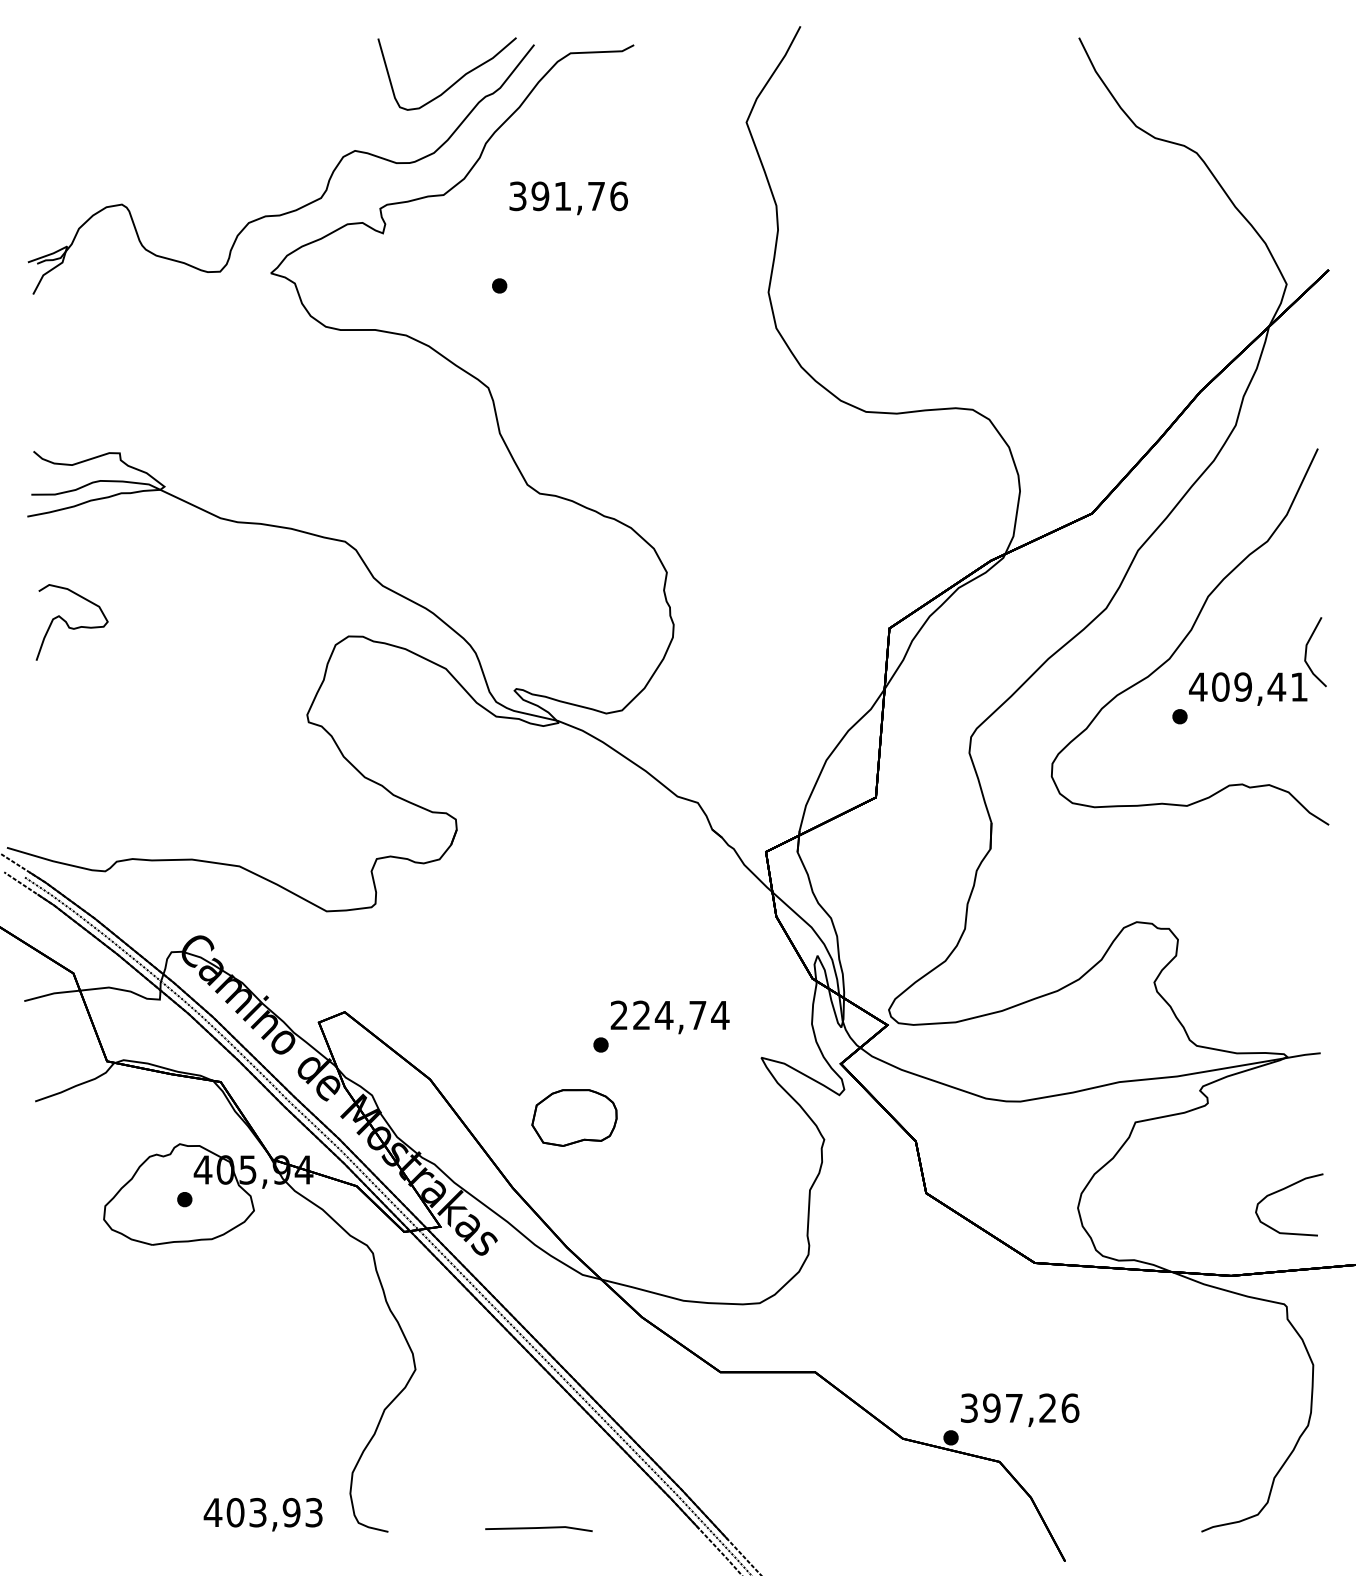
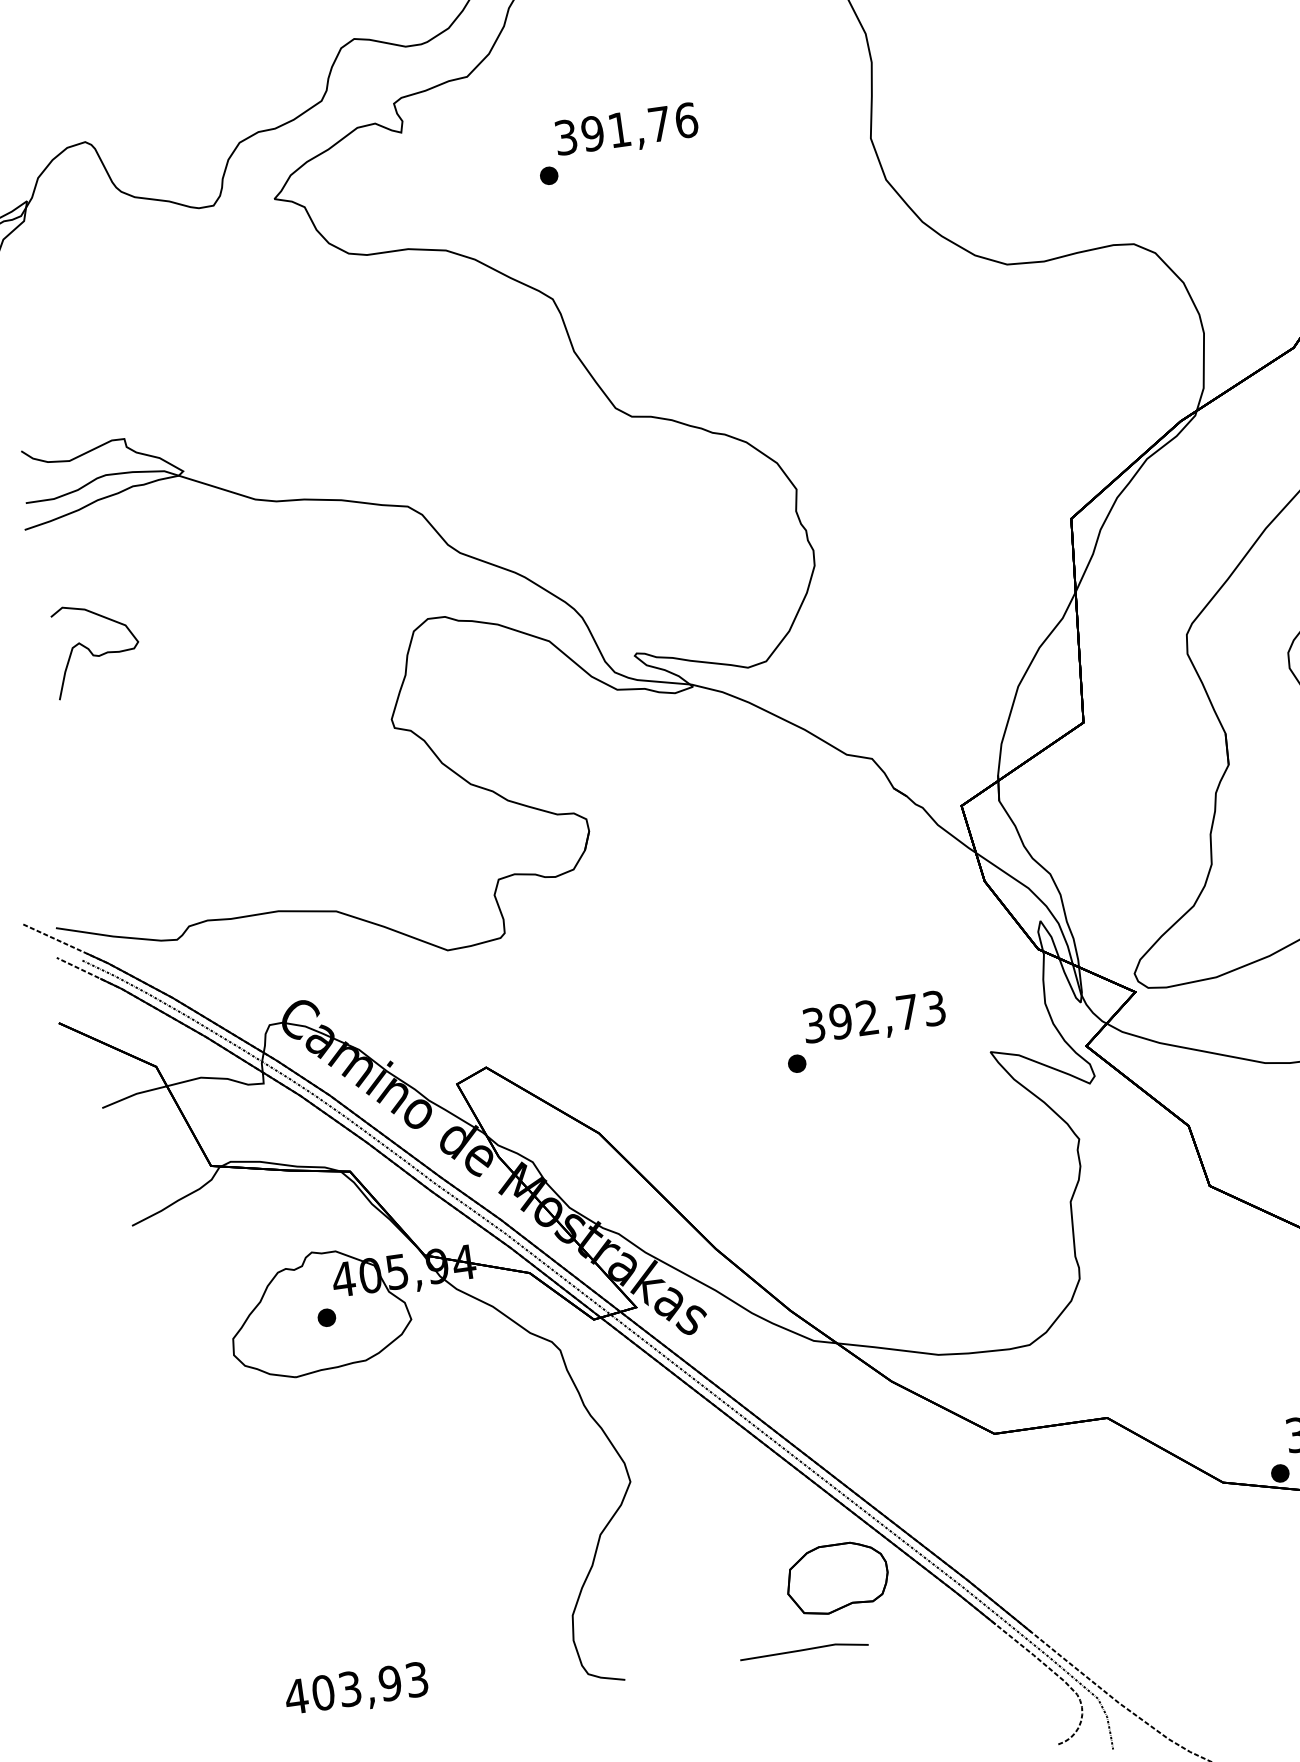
text: (568, 198) -> (626, 131), moved
text: (669, 1015) -> (873, 1017), 224,74 -> 392,73
part: (574, 1117) -> (837, 1577), moved
text: (262, 1514) -> (355, 1690), moved

